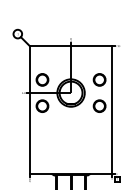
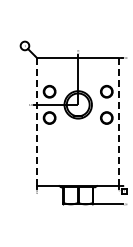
line: (30, 109) -> (37, 121), solid -> dashed
line: (112, 109) -> (119, 121), solid -> dashed

